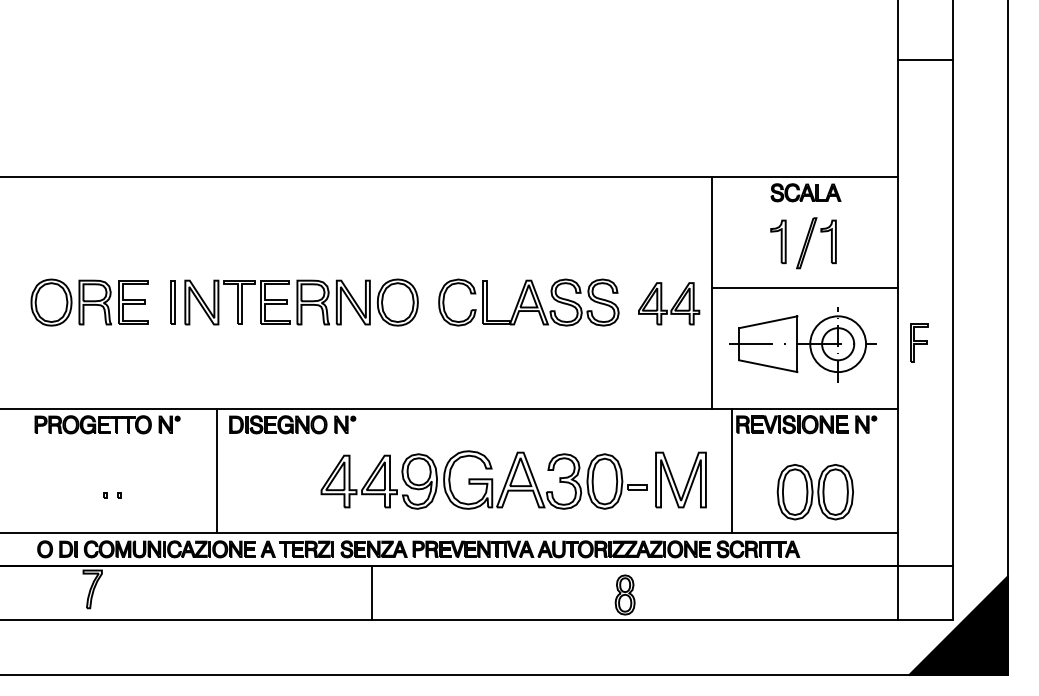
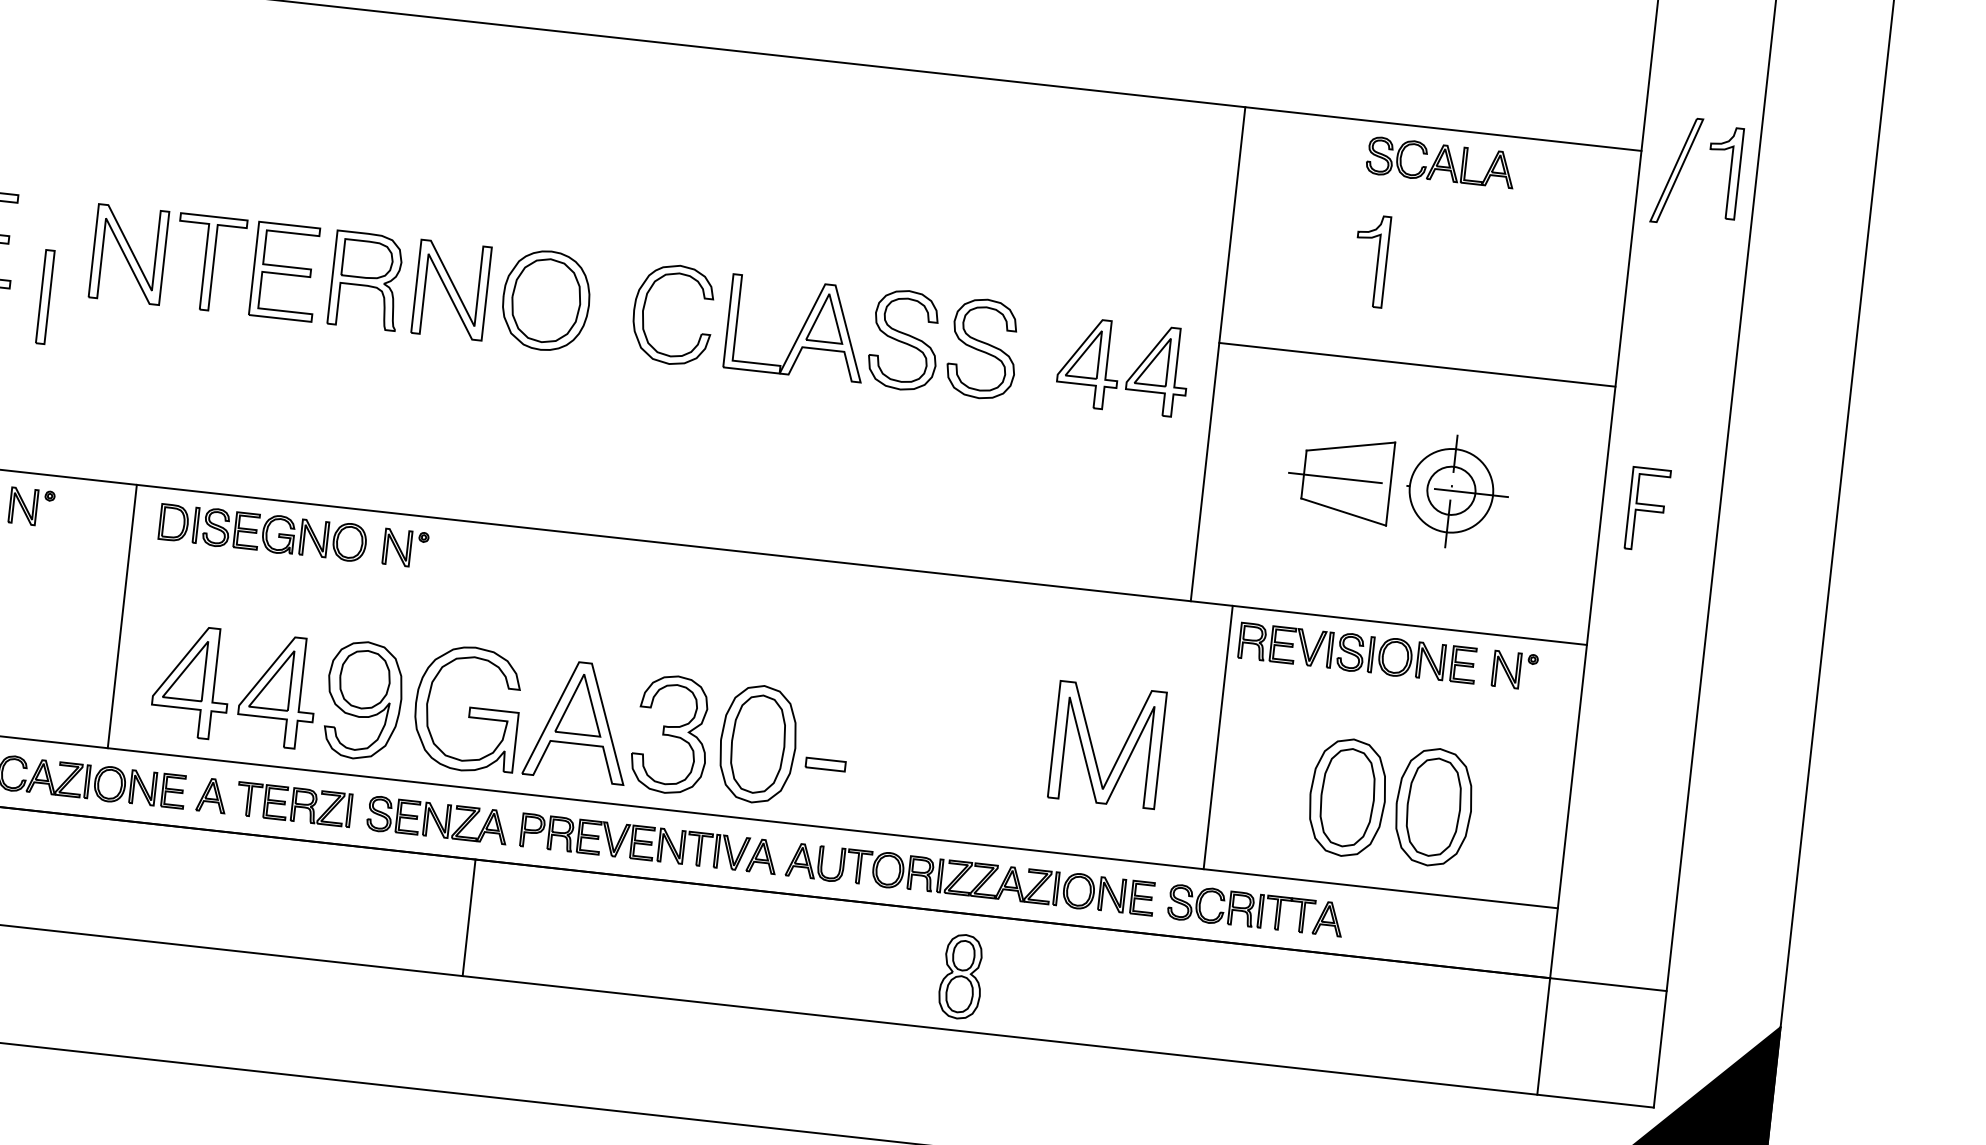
part: (810, 240) -> (1685, 165), moved
part: (172, 302) -> (43, 296), moved
part: (802, 344) -> (1397, 485), size x0.7
part: (483, 479) -> (500, 711), moved
line: (371, 592) -> (468, 916), moved

